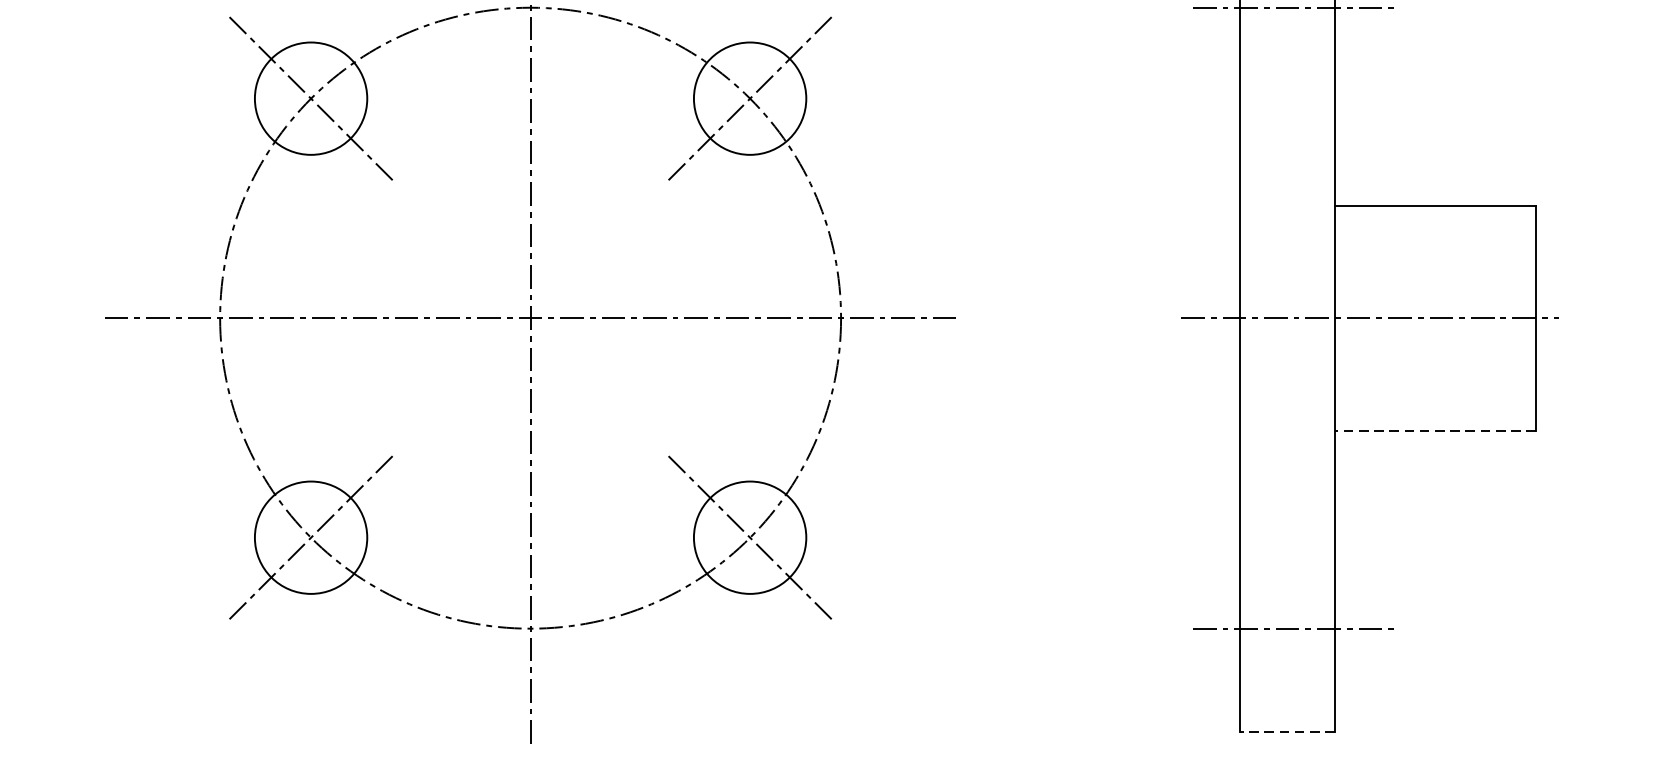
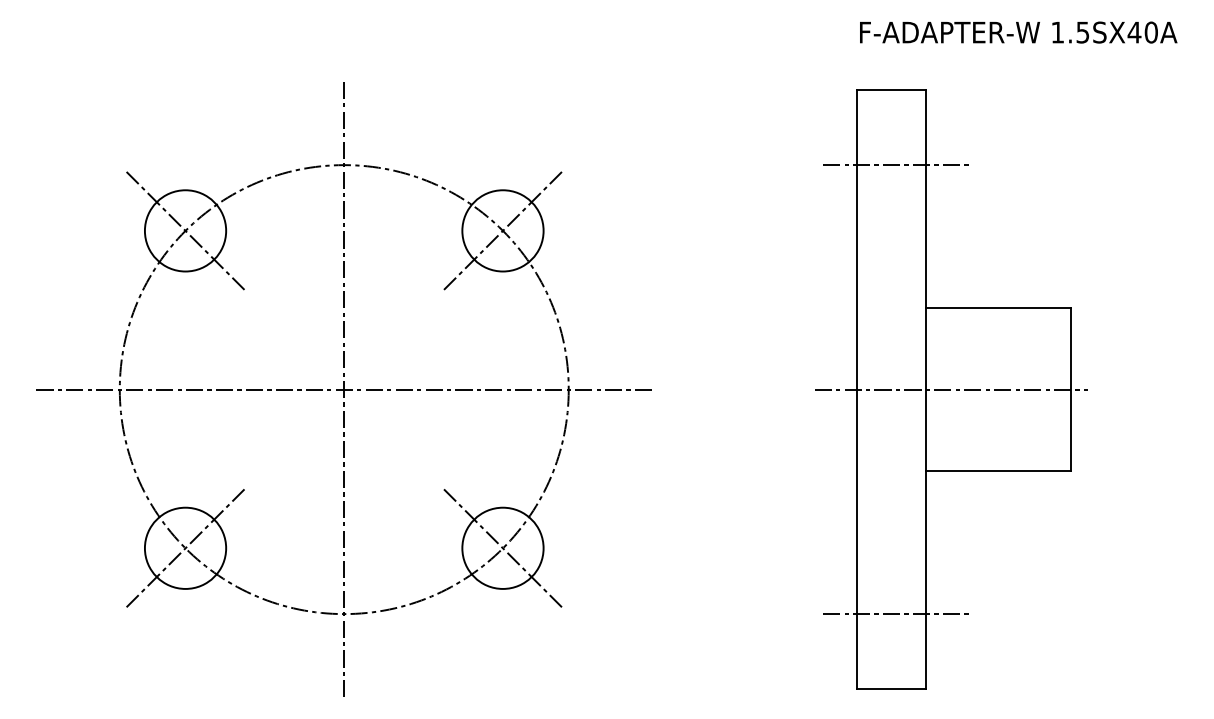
line: (1435, 431) -> (998, 471), dashed -> solid
line: (1287, 731) -> (891, 688), dashed -> solid

